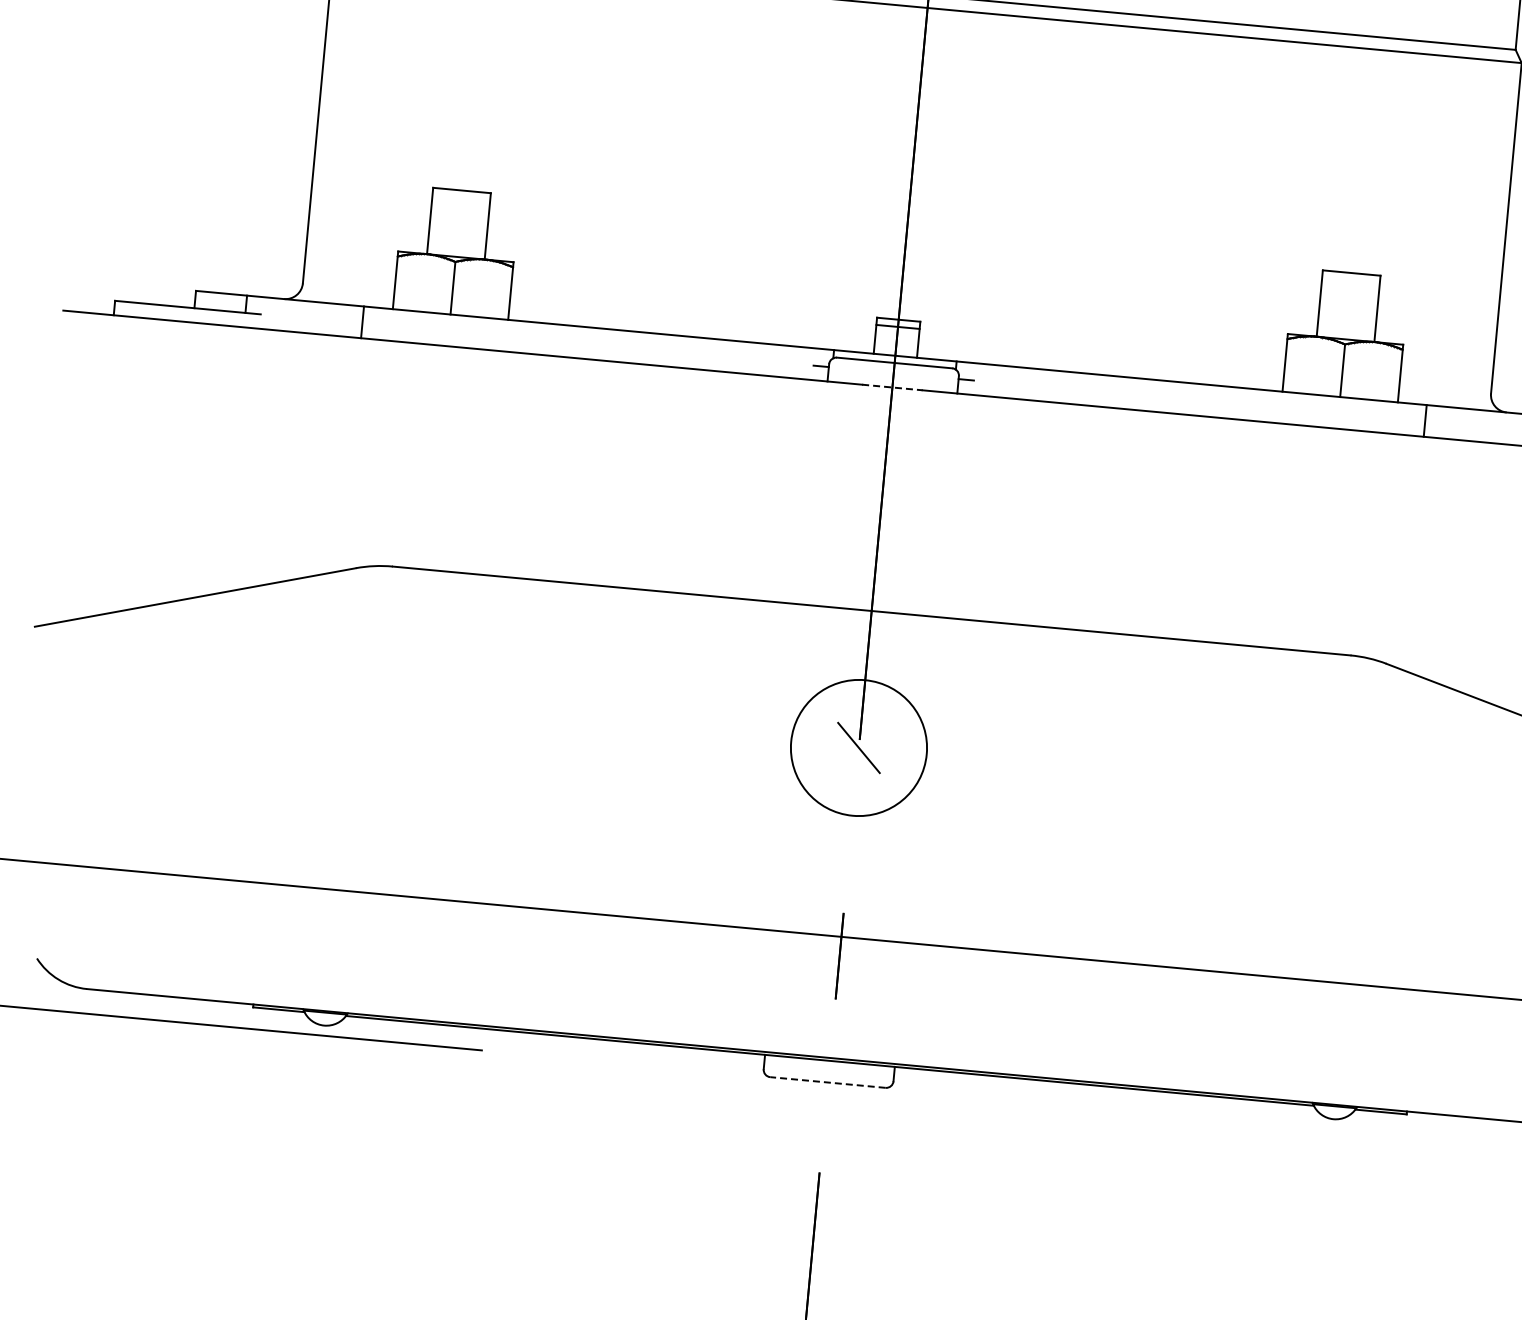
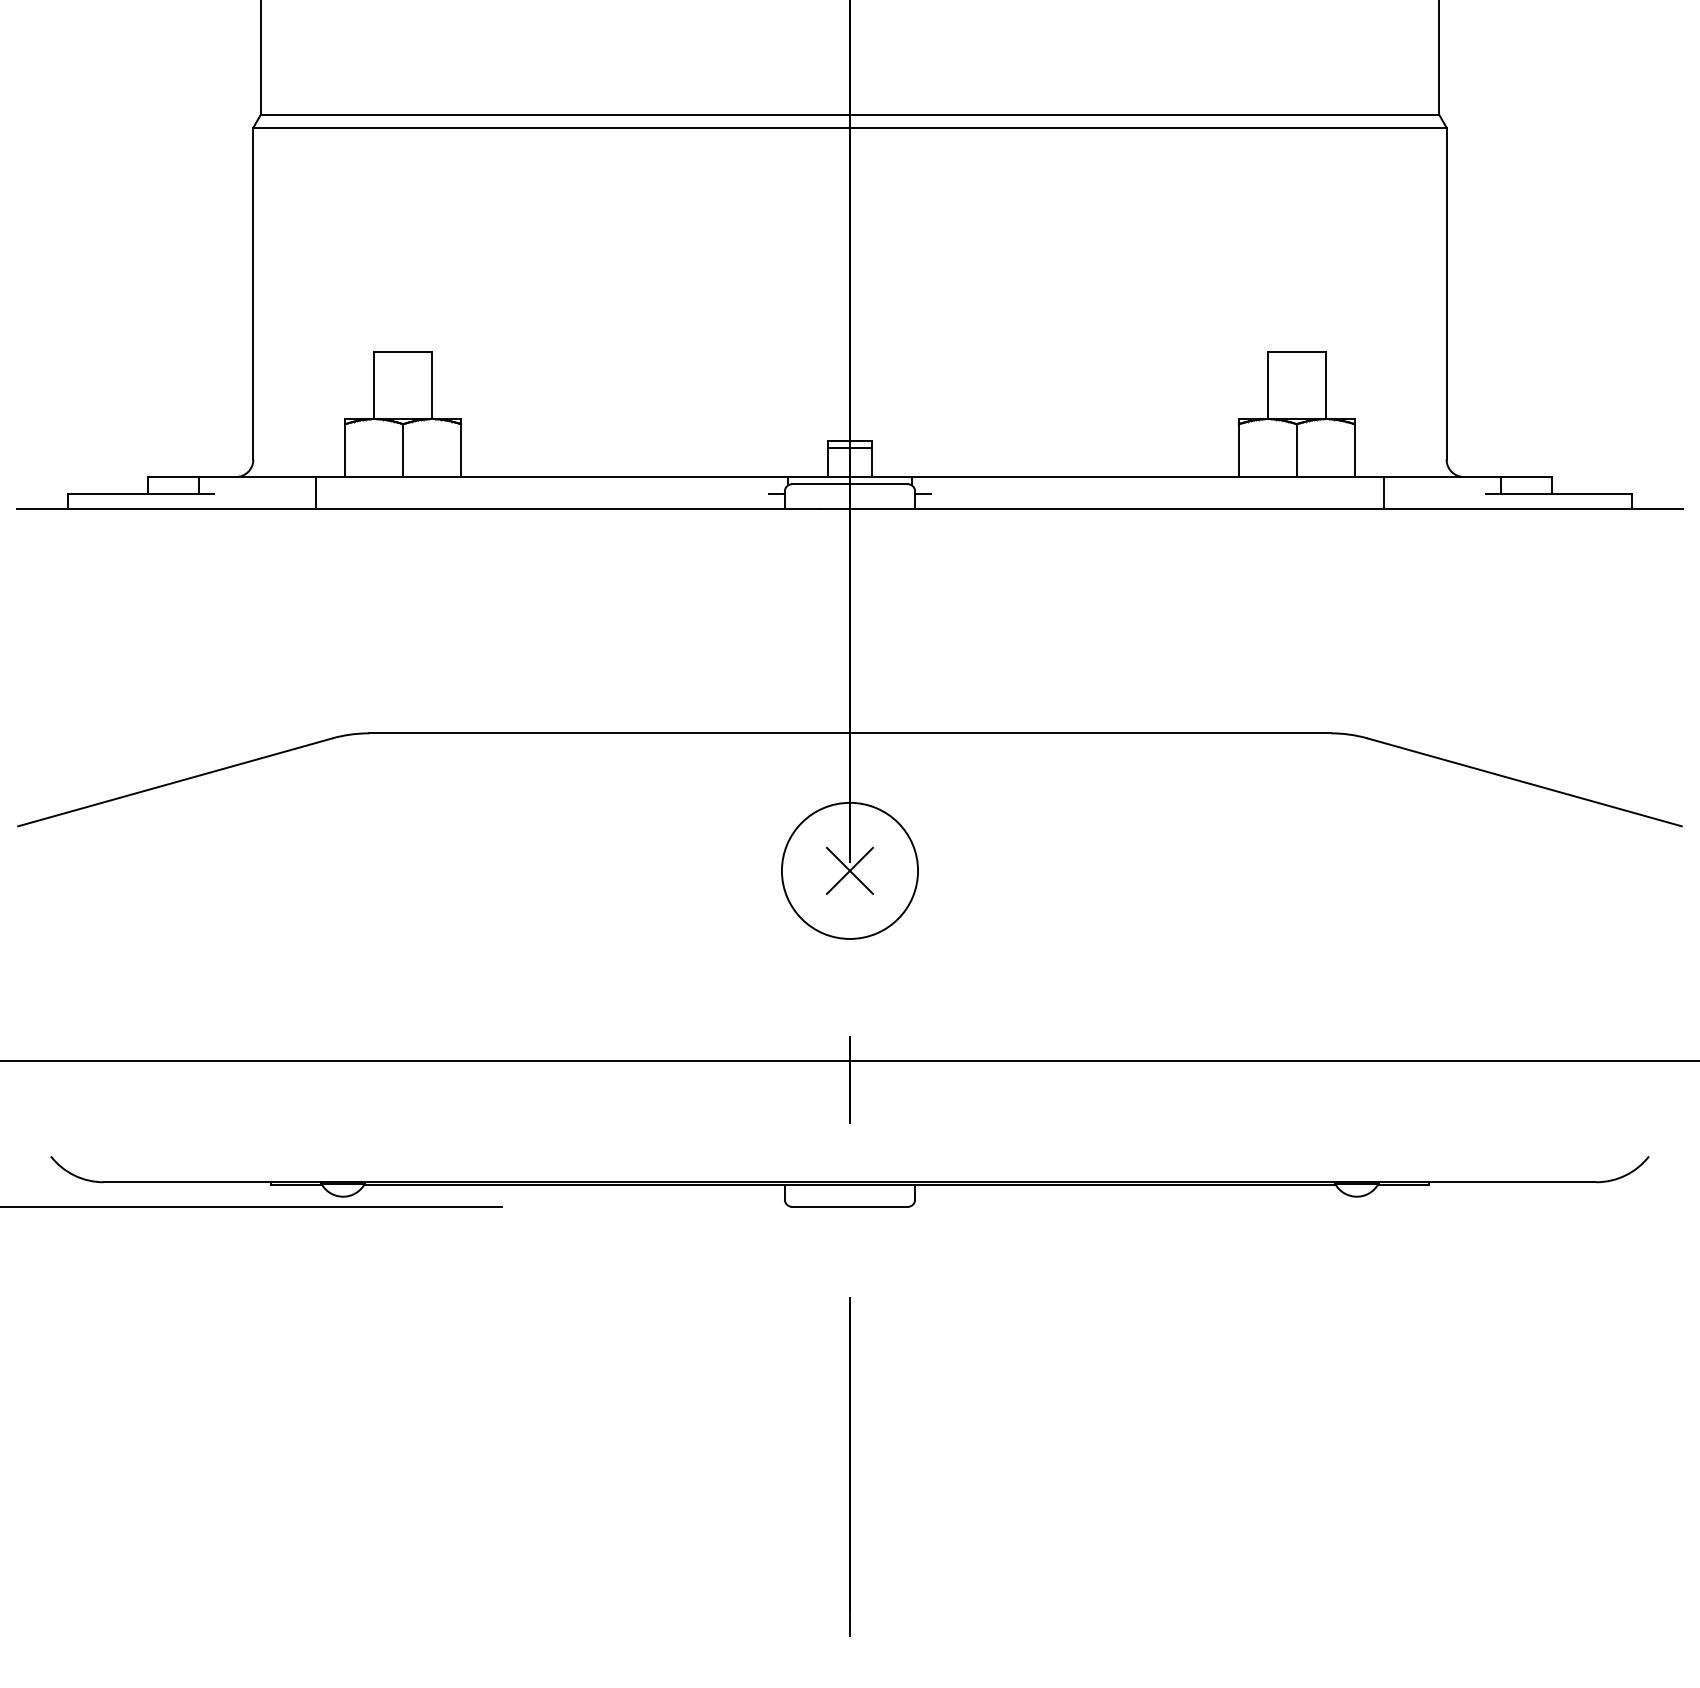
line: (892, 387) -> (850, 508), dashed -> solid
line: (858, 747) -> (849, 870), added
line: (828, 1082) -> (850, 1206), dashed -> solid

